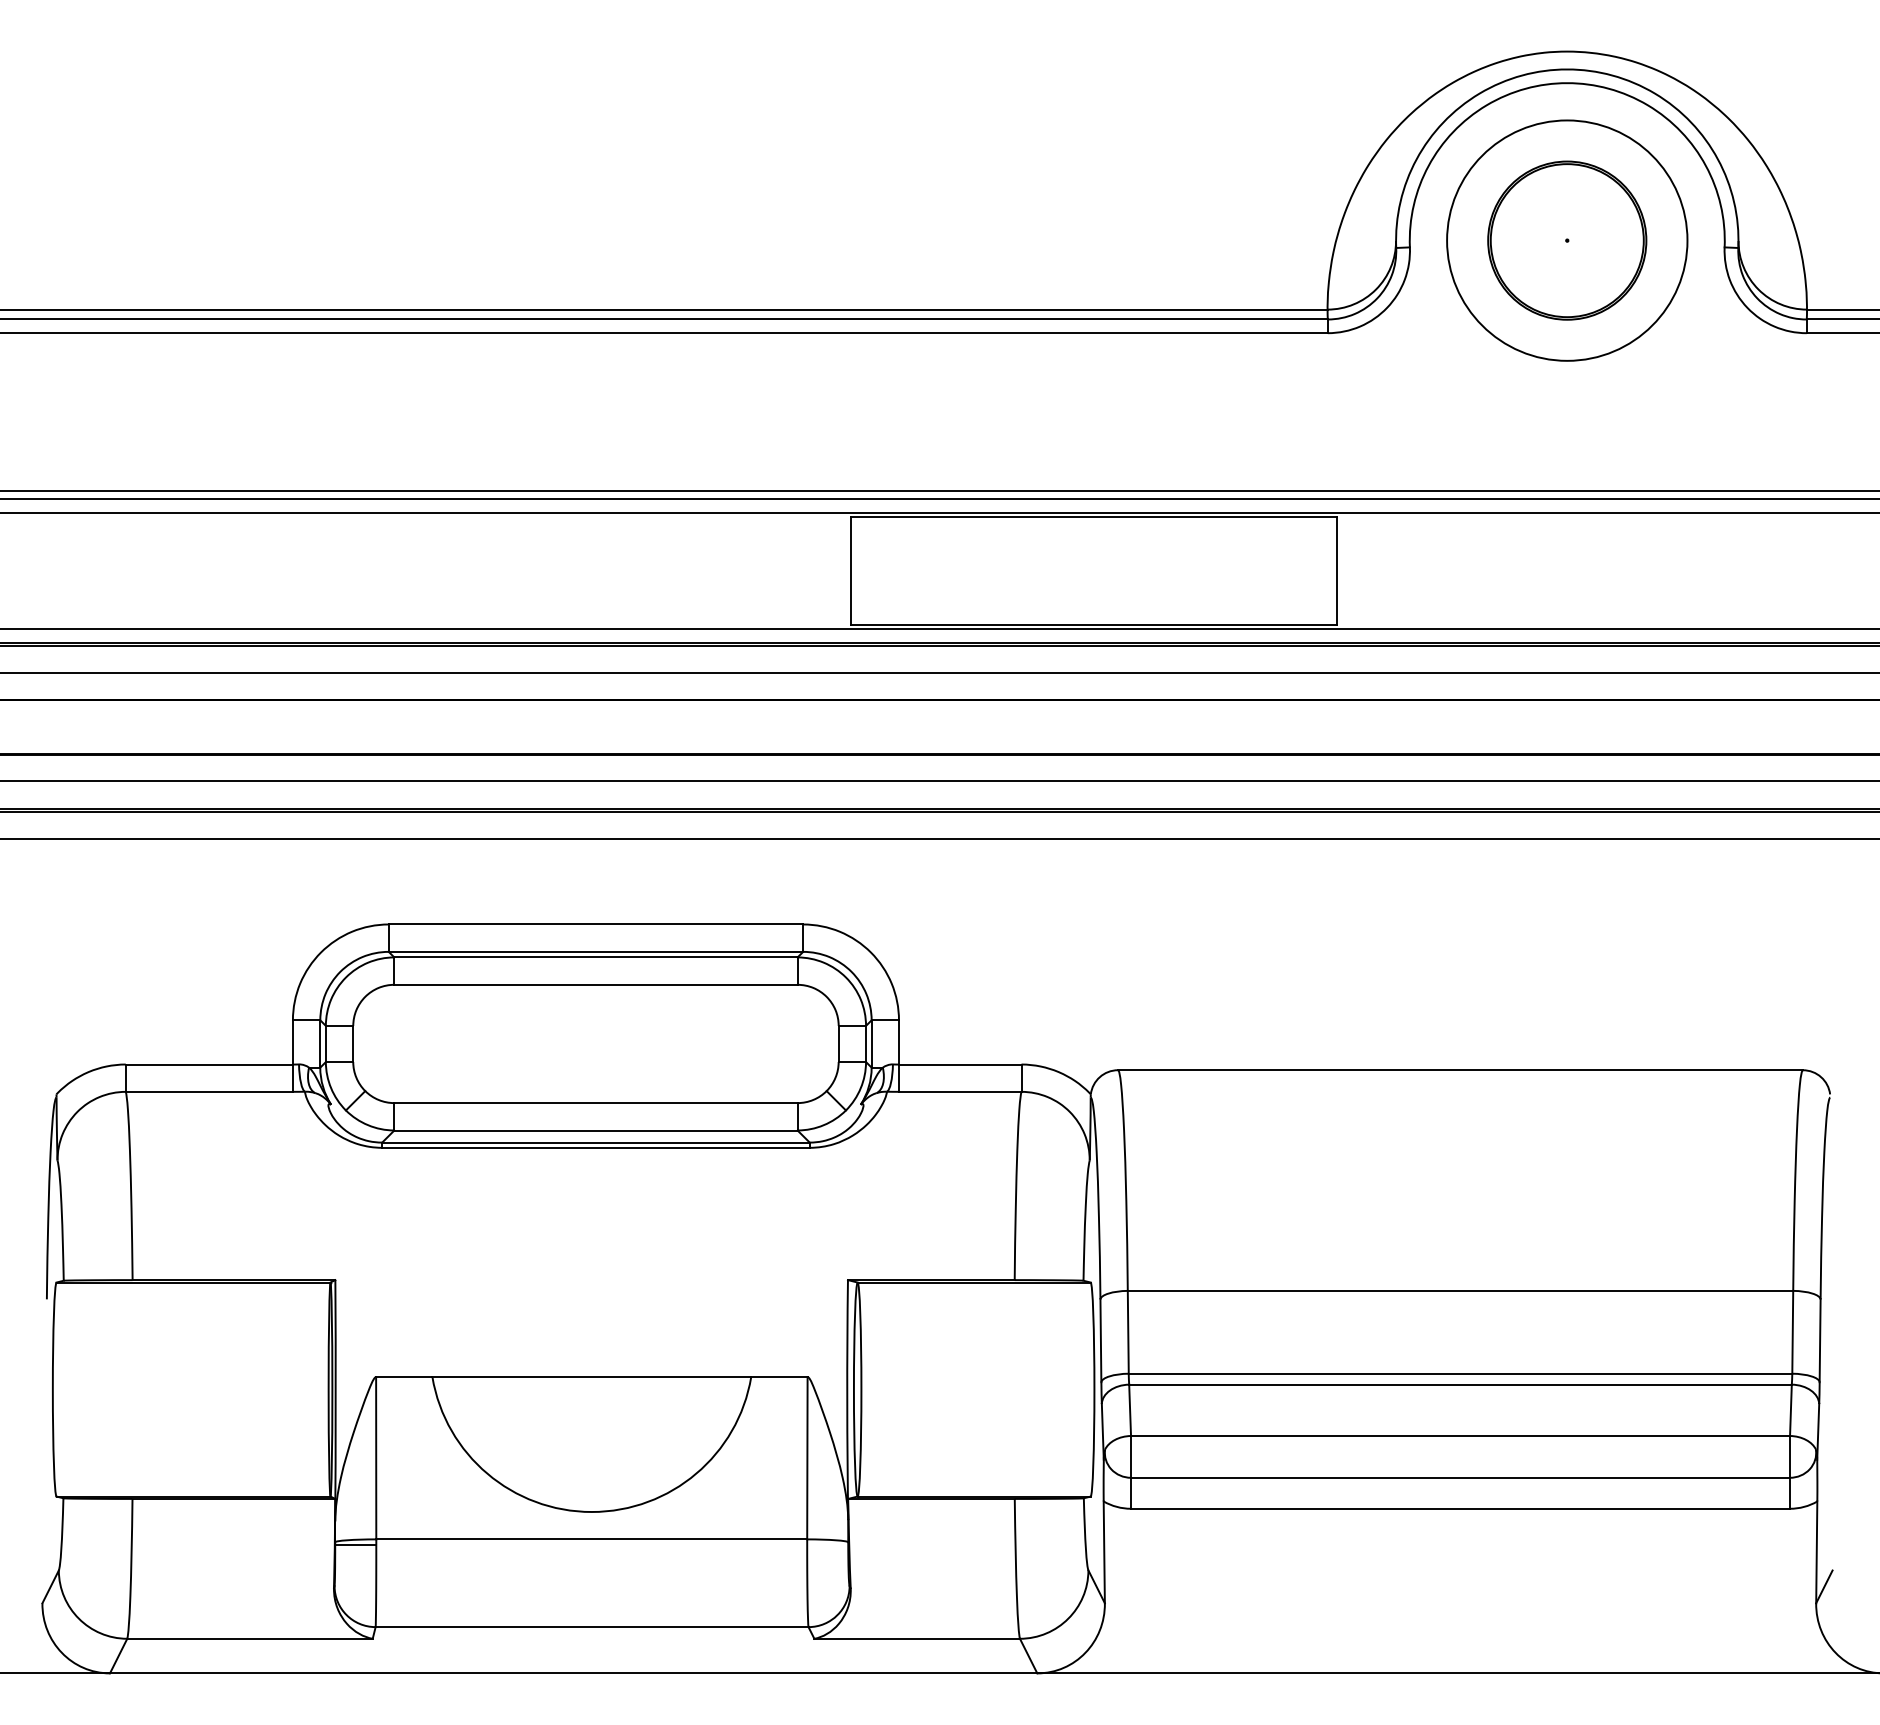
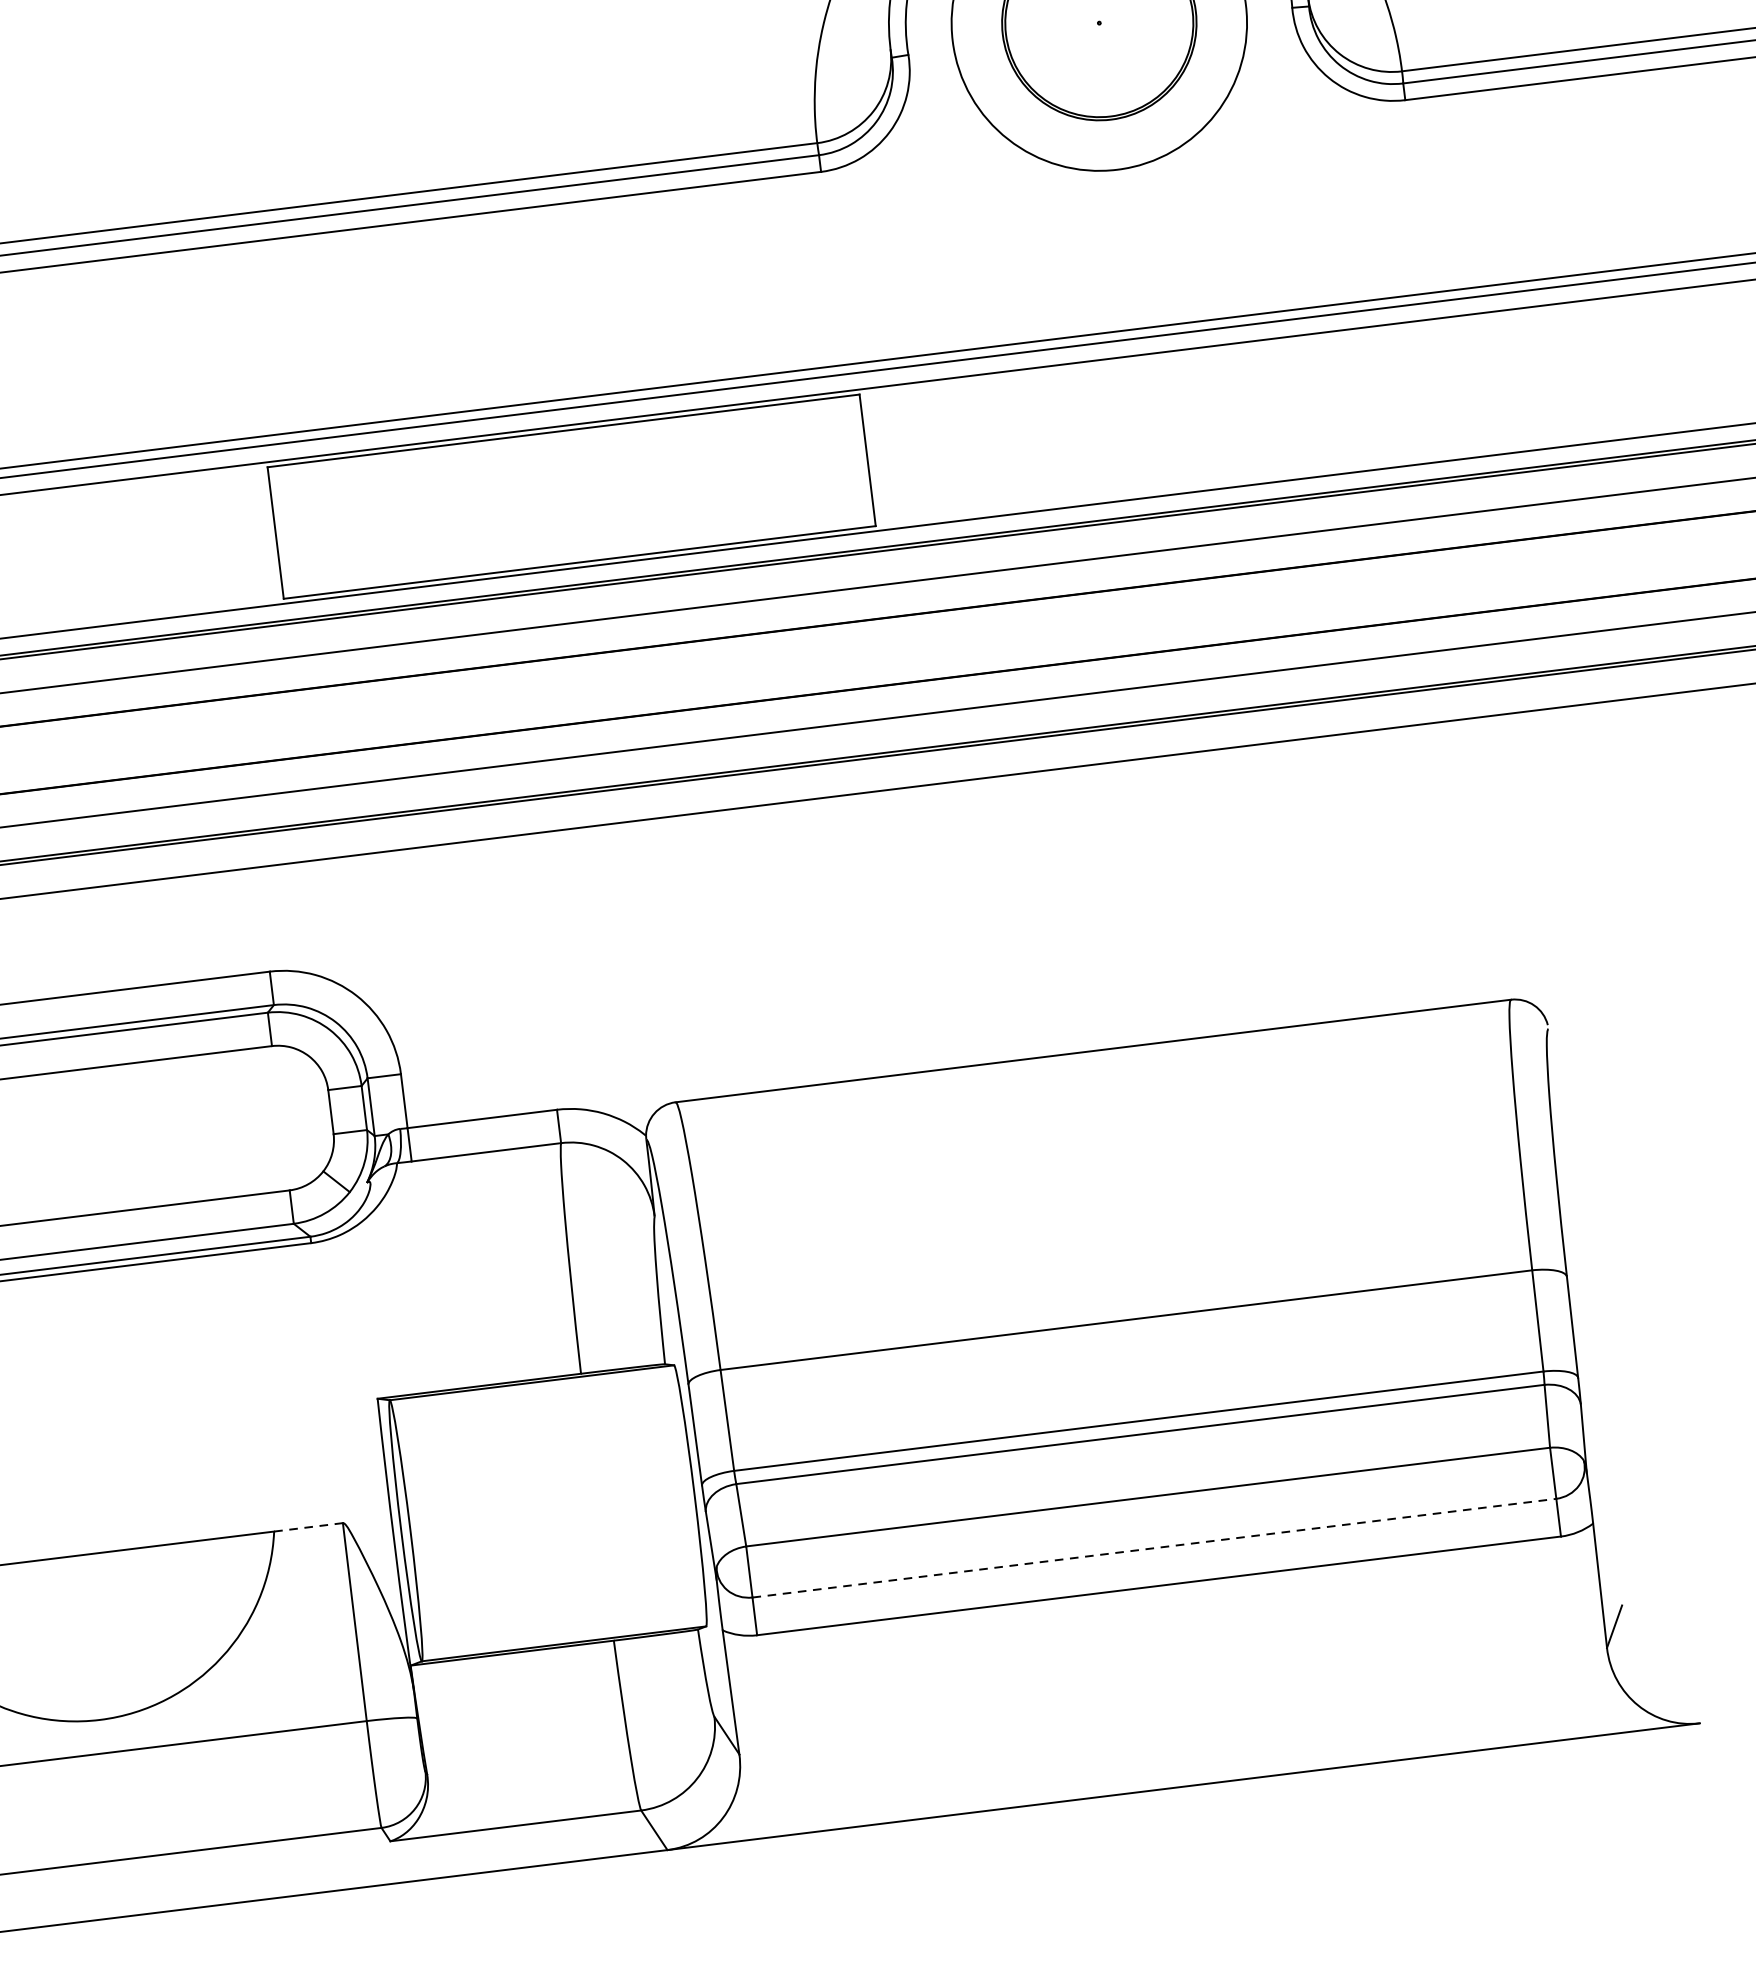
line: (779, 1377) -> (308, 1527), solid -> dashed
line: (1460, 1477) -> (1154, 1547), solid -> dashed

